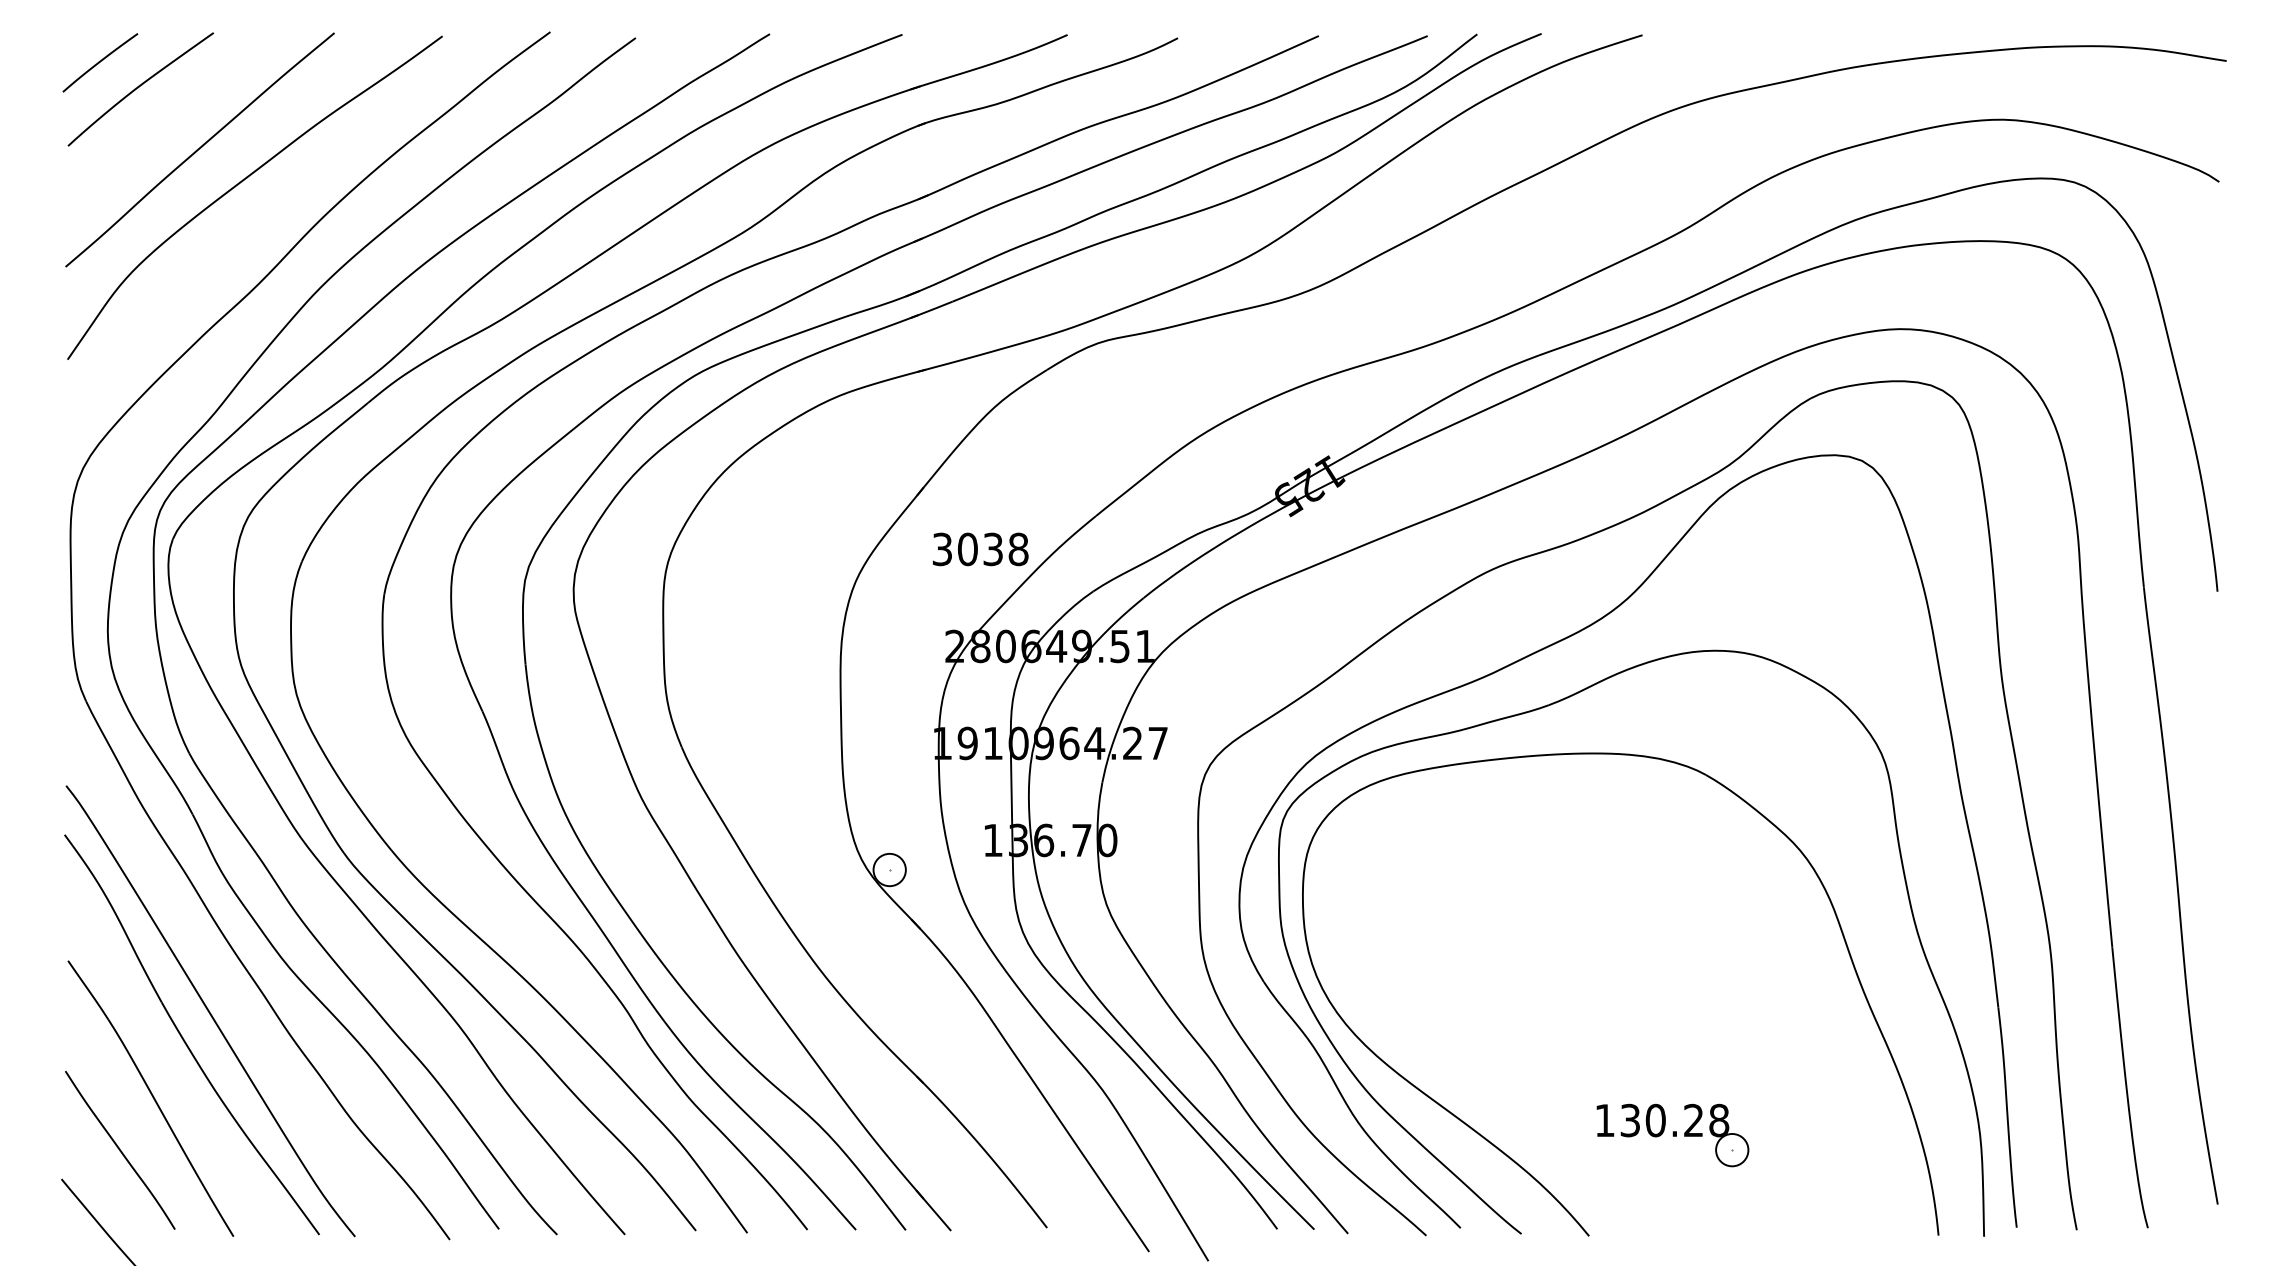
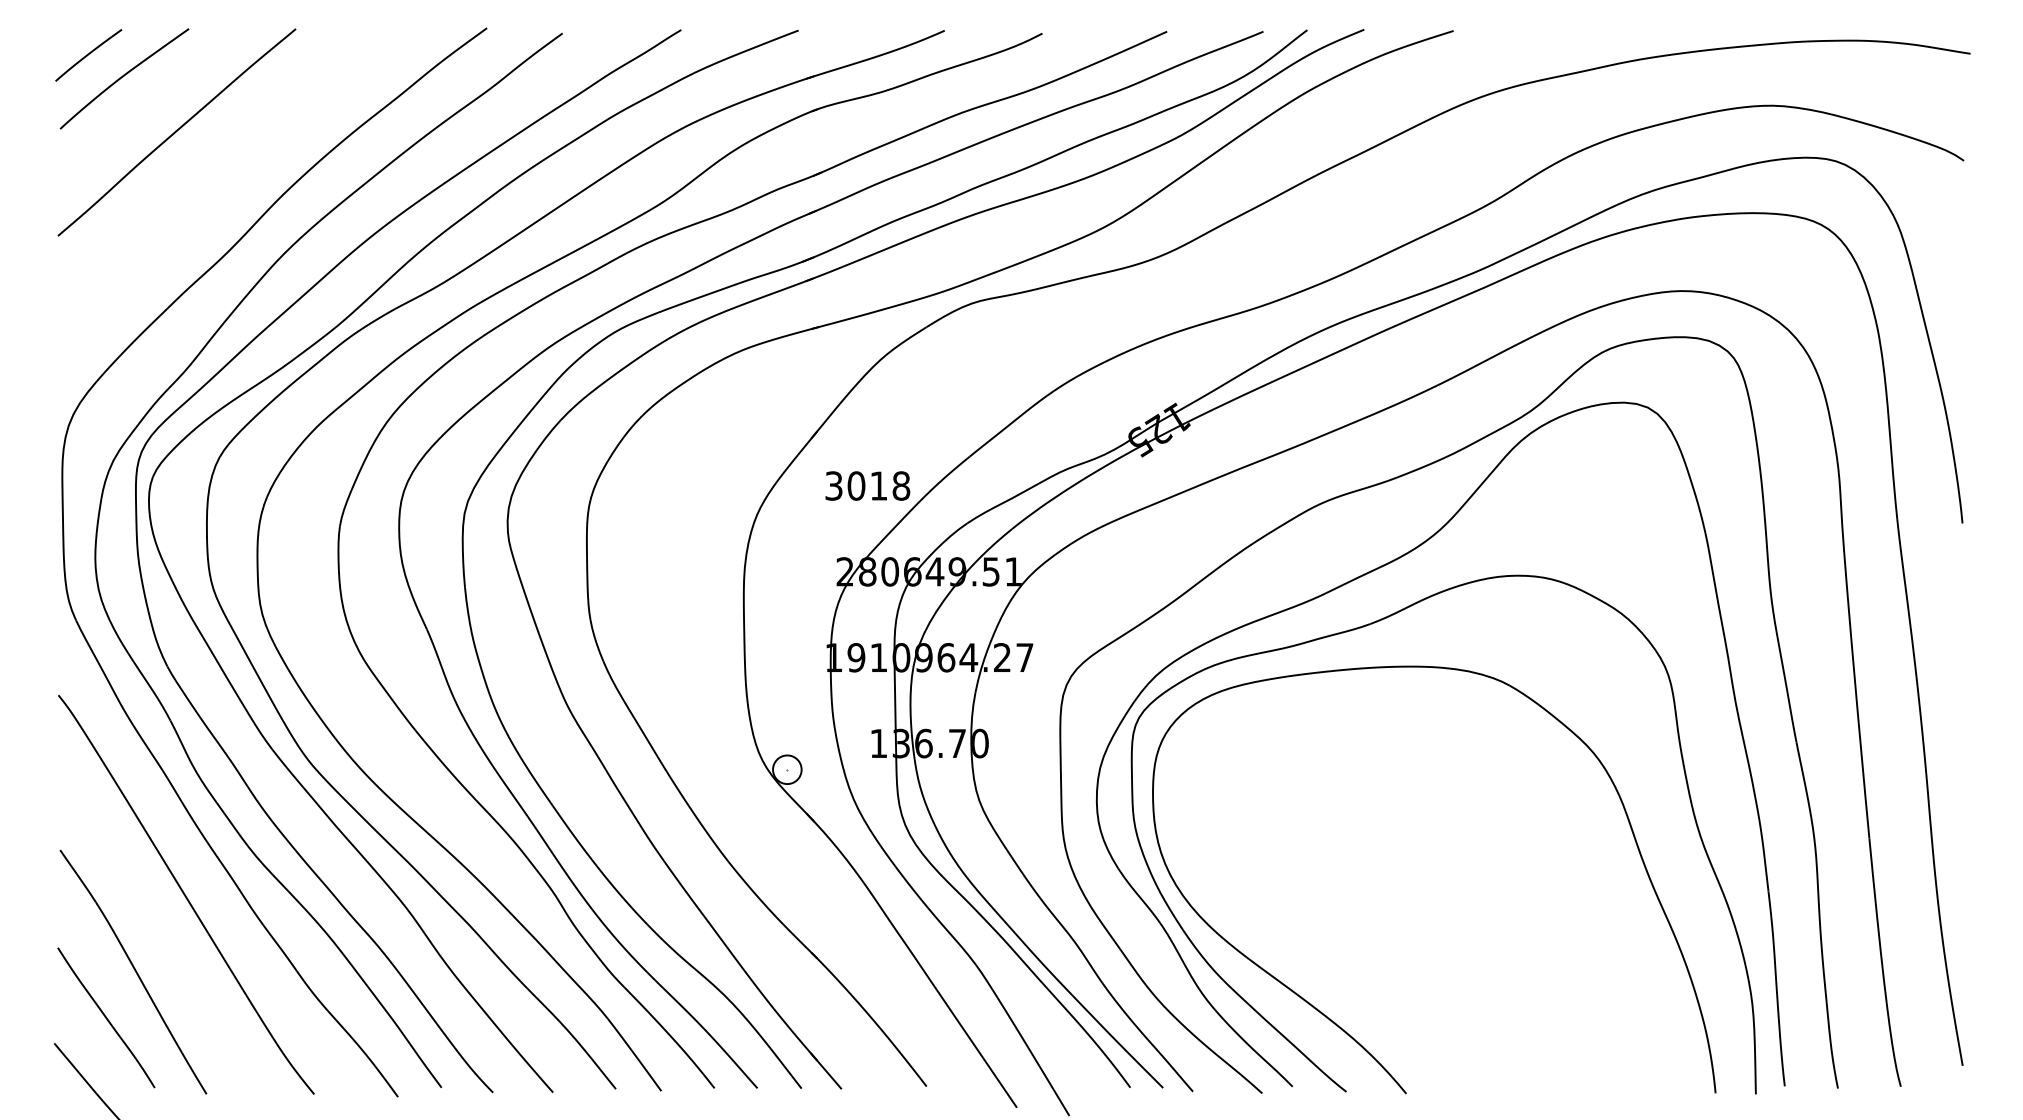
curve: (242, 182) -> (214, 161), removed
text: (992, 548) -> (878, 485), 3038 -> 3018
part: (184, 1039) -> (163, 919), removed
part: (1672, 1135) -> (1480, 1004), removed

